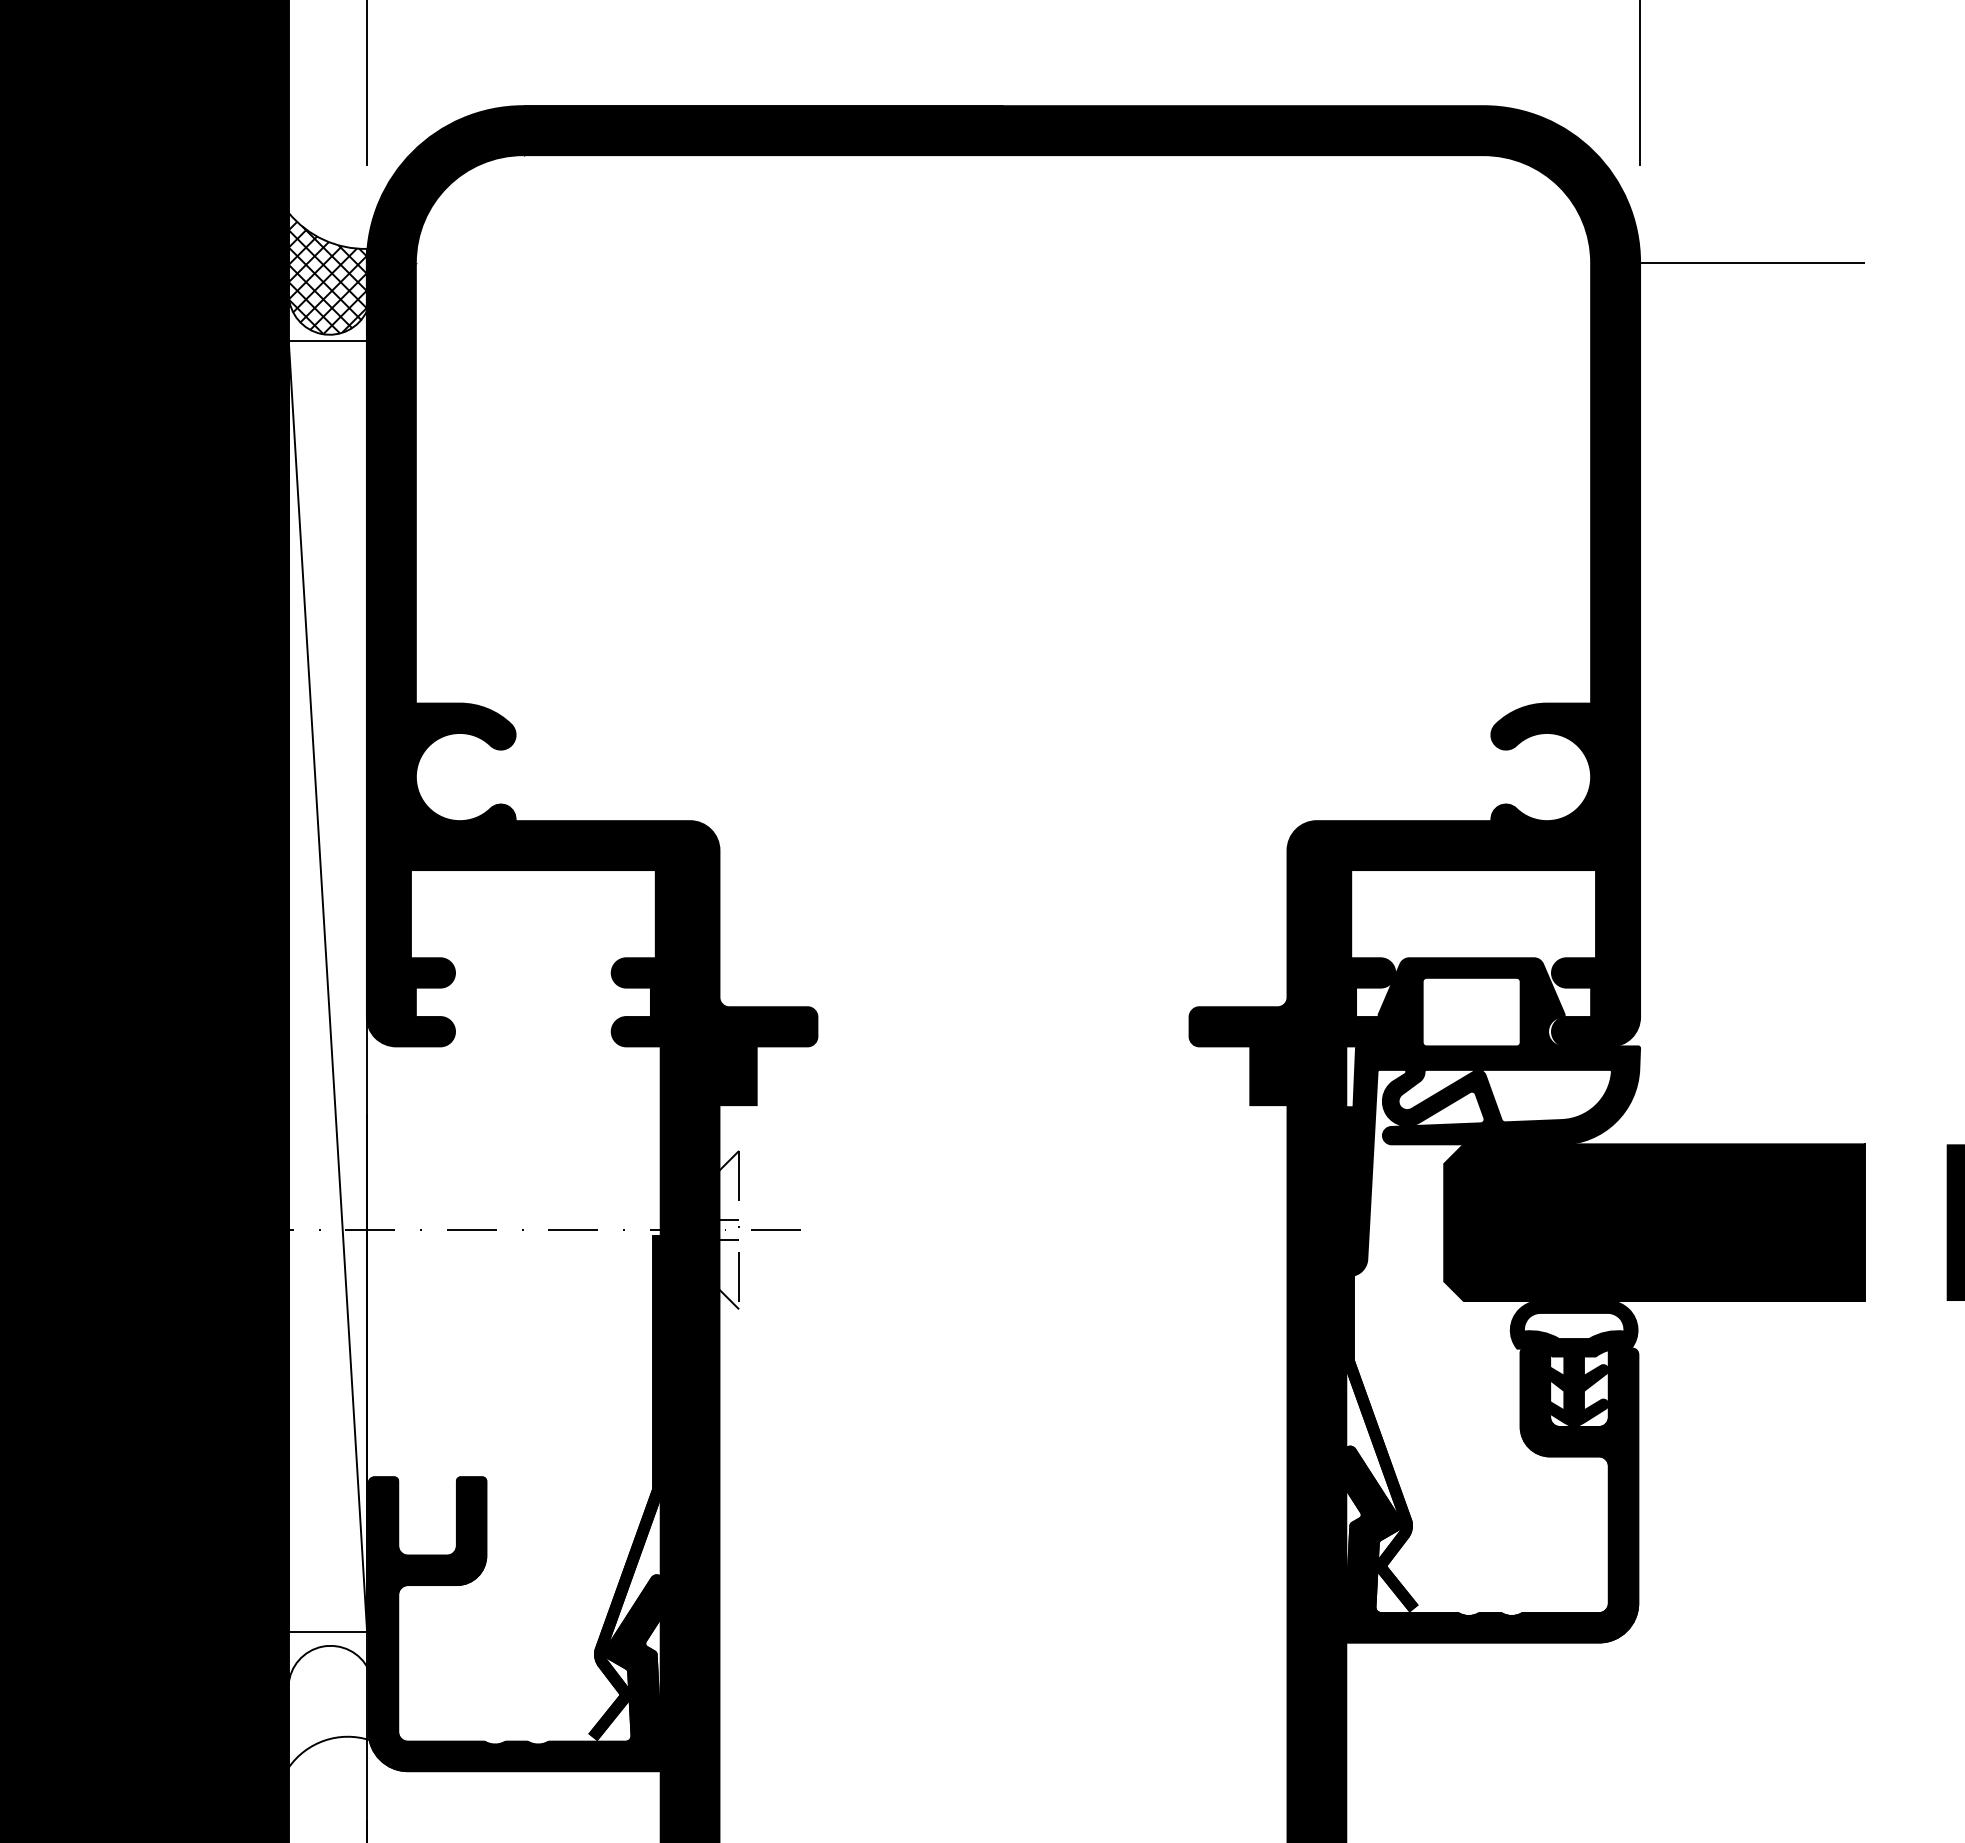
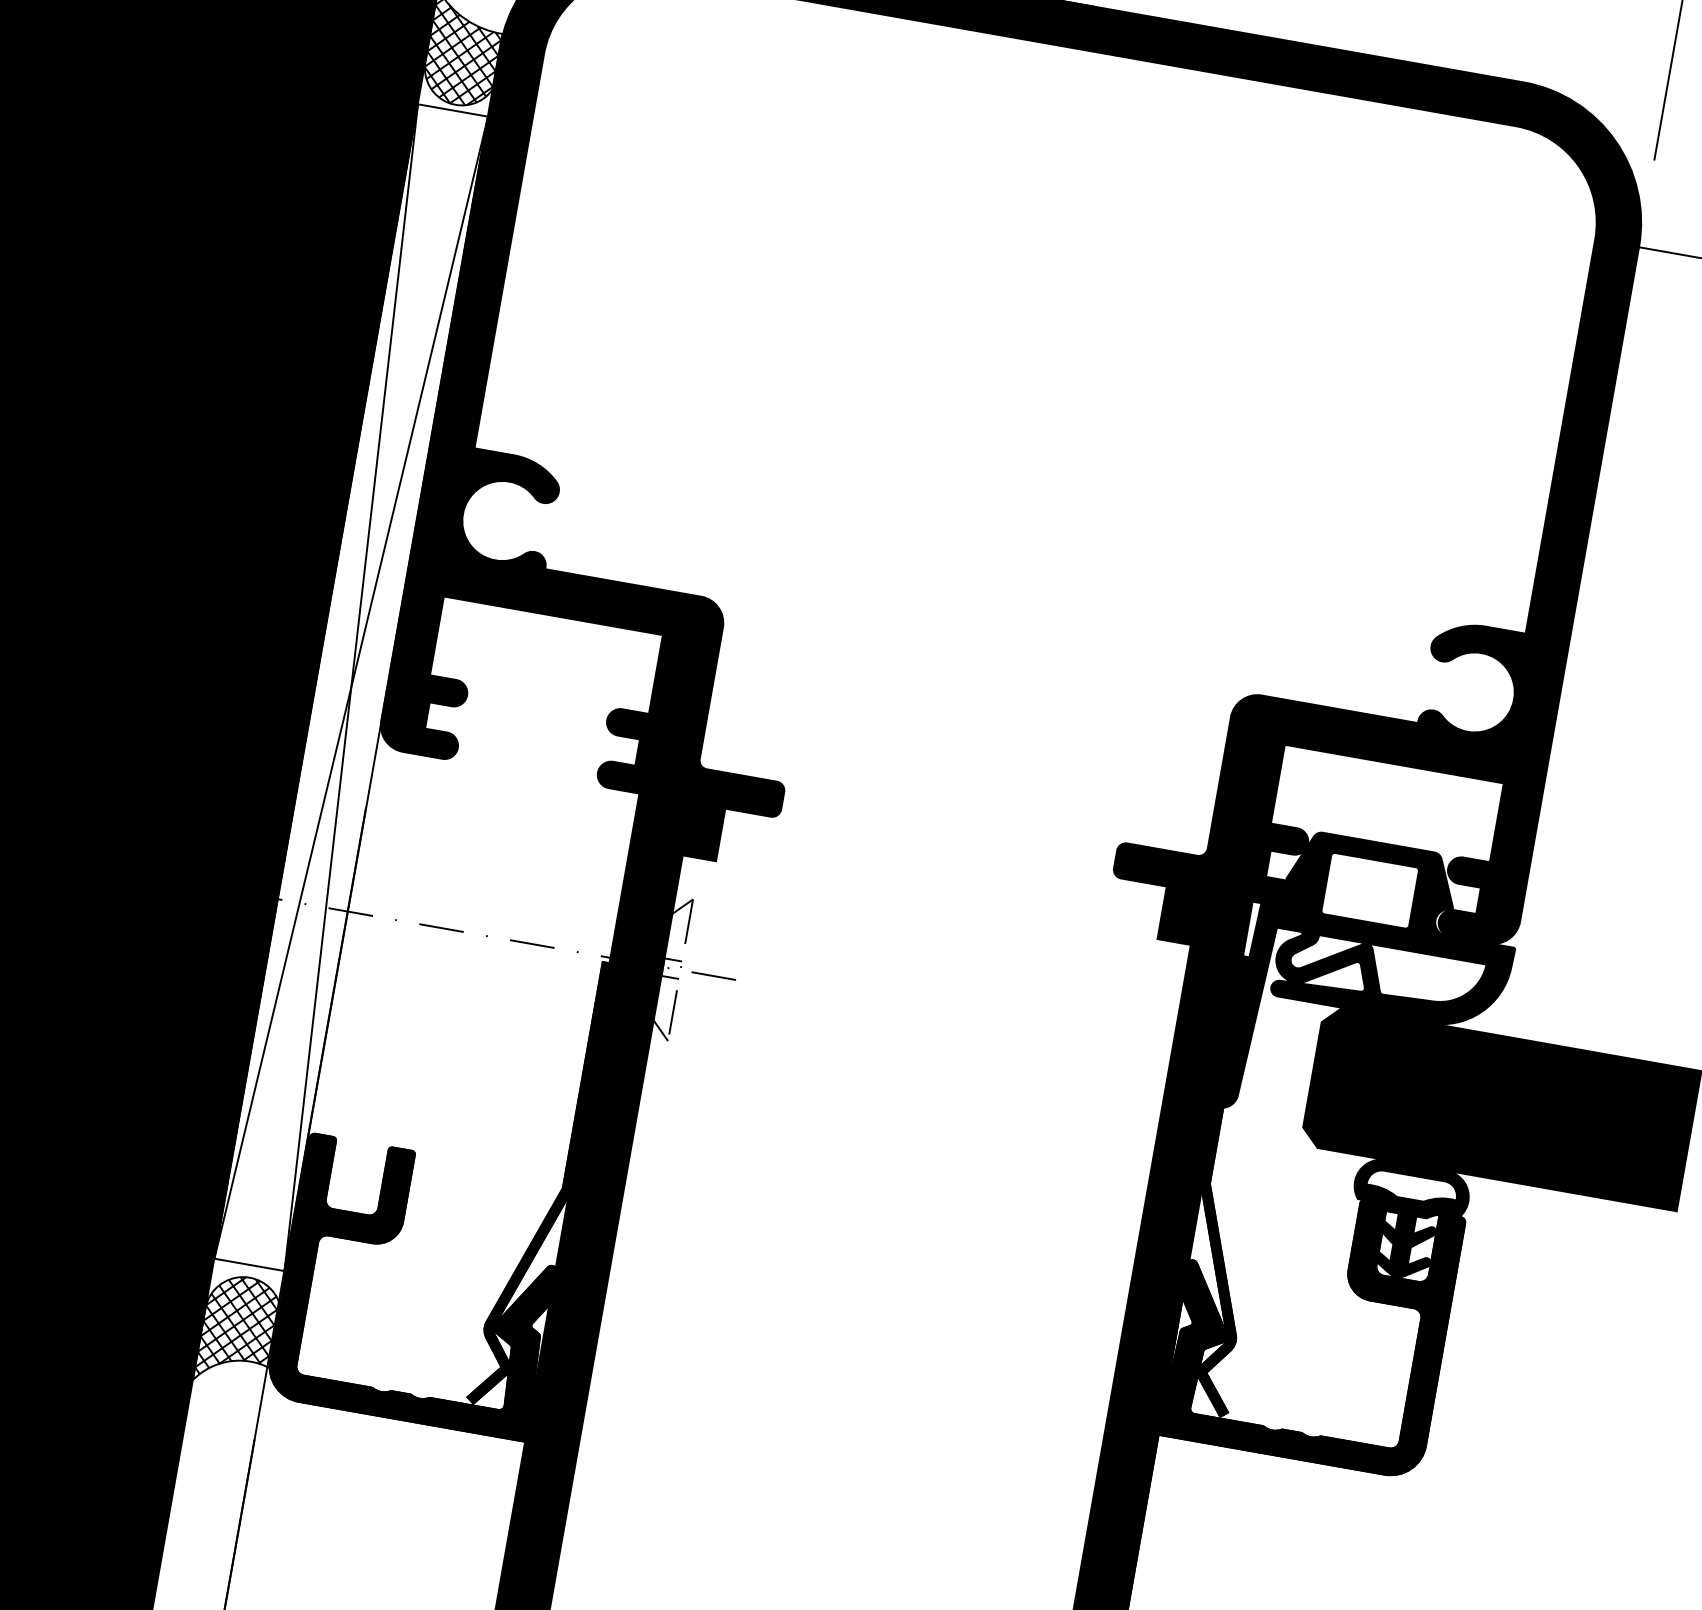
line: (327, 986) -> (350, 687), added
hatch: (328, 1702) -> (238, 1327), added

